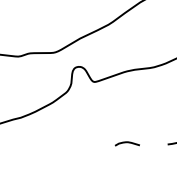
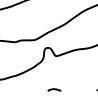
curve: (127, 142) -> (54, 89), moved

